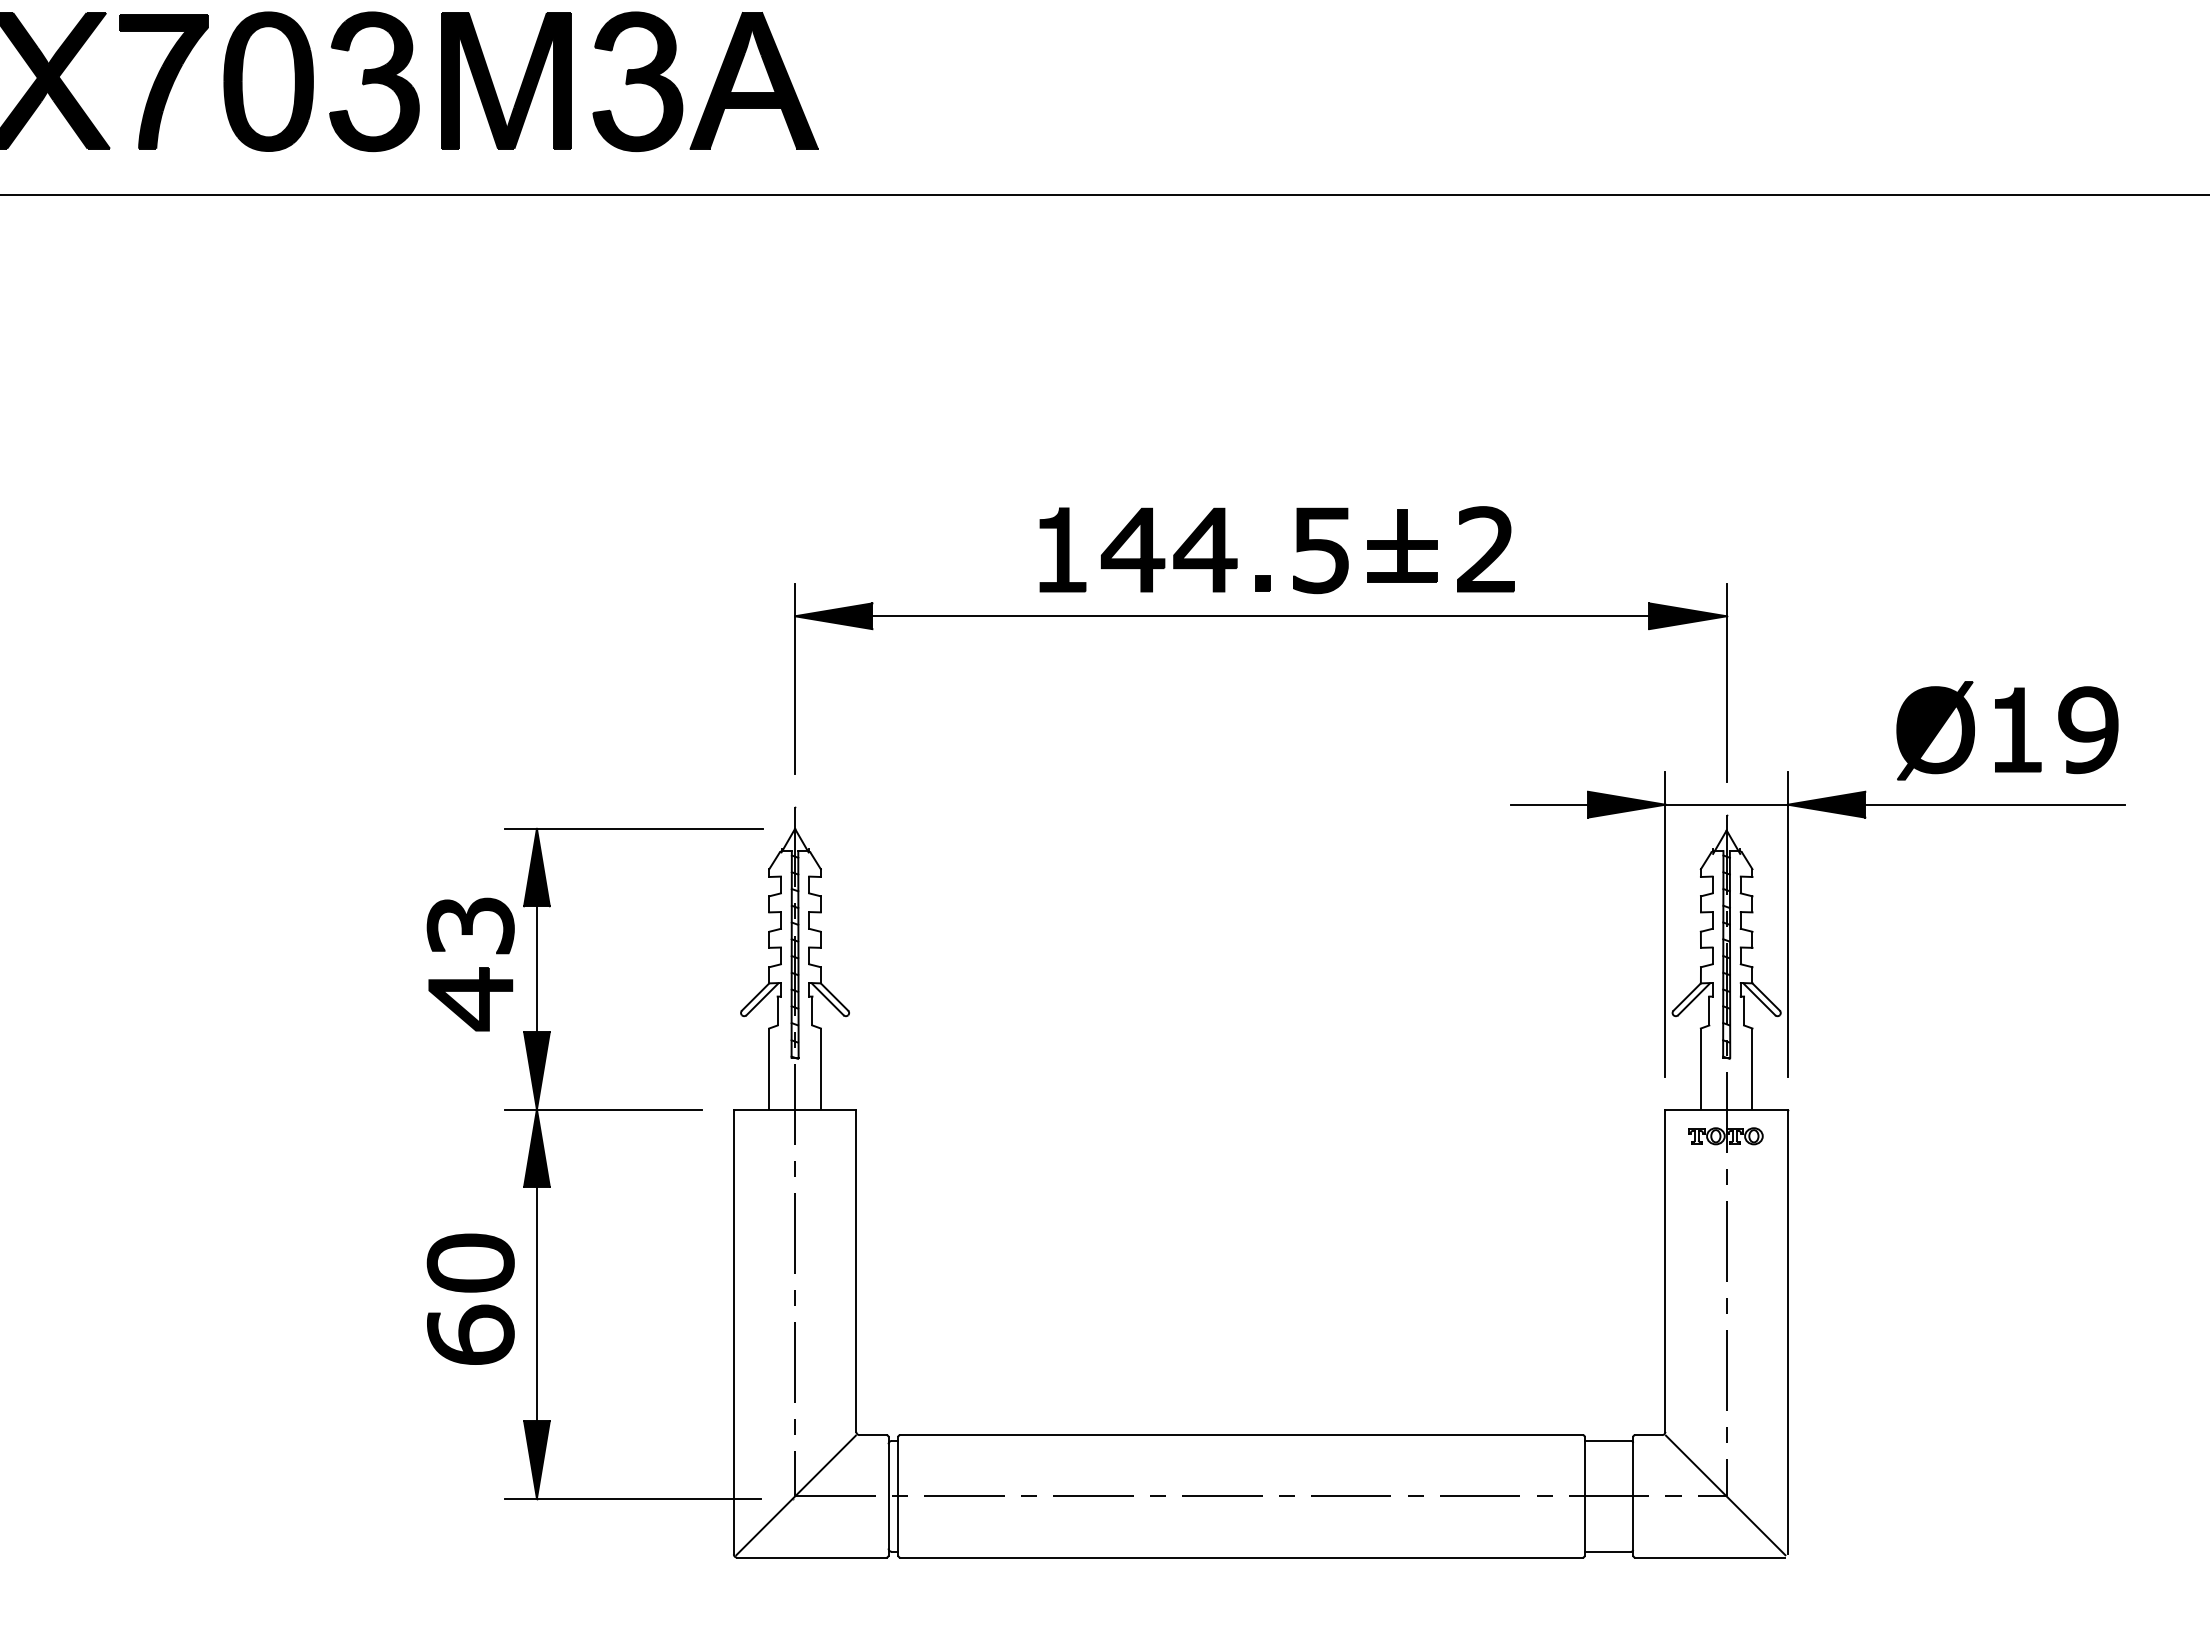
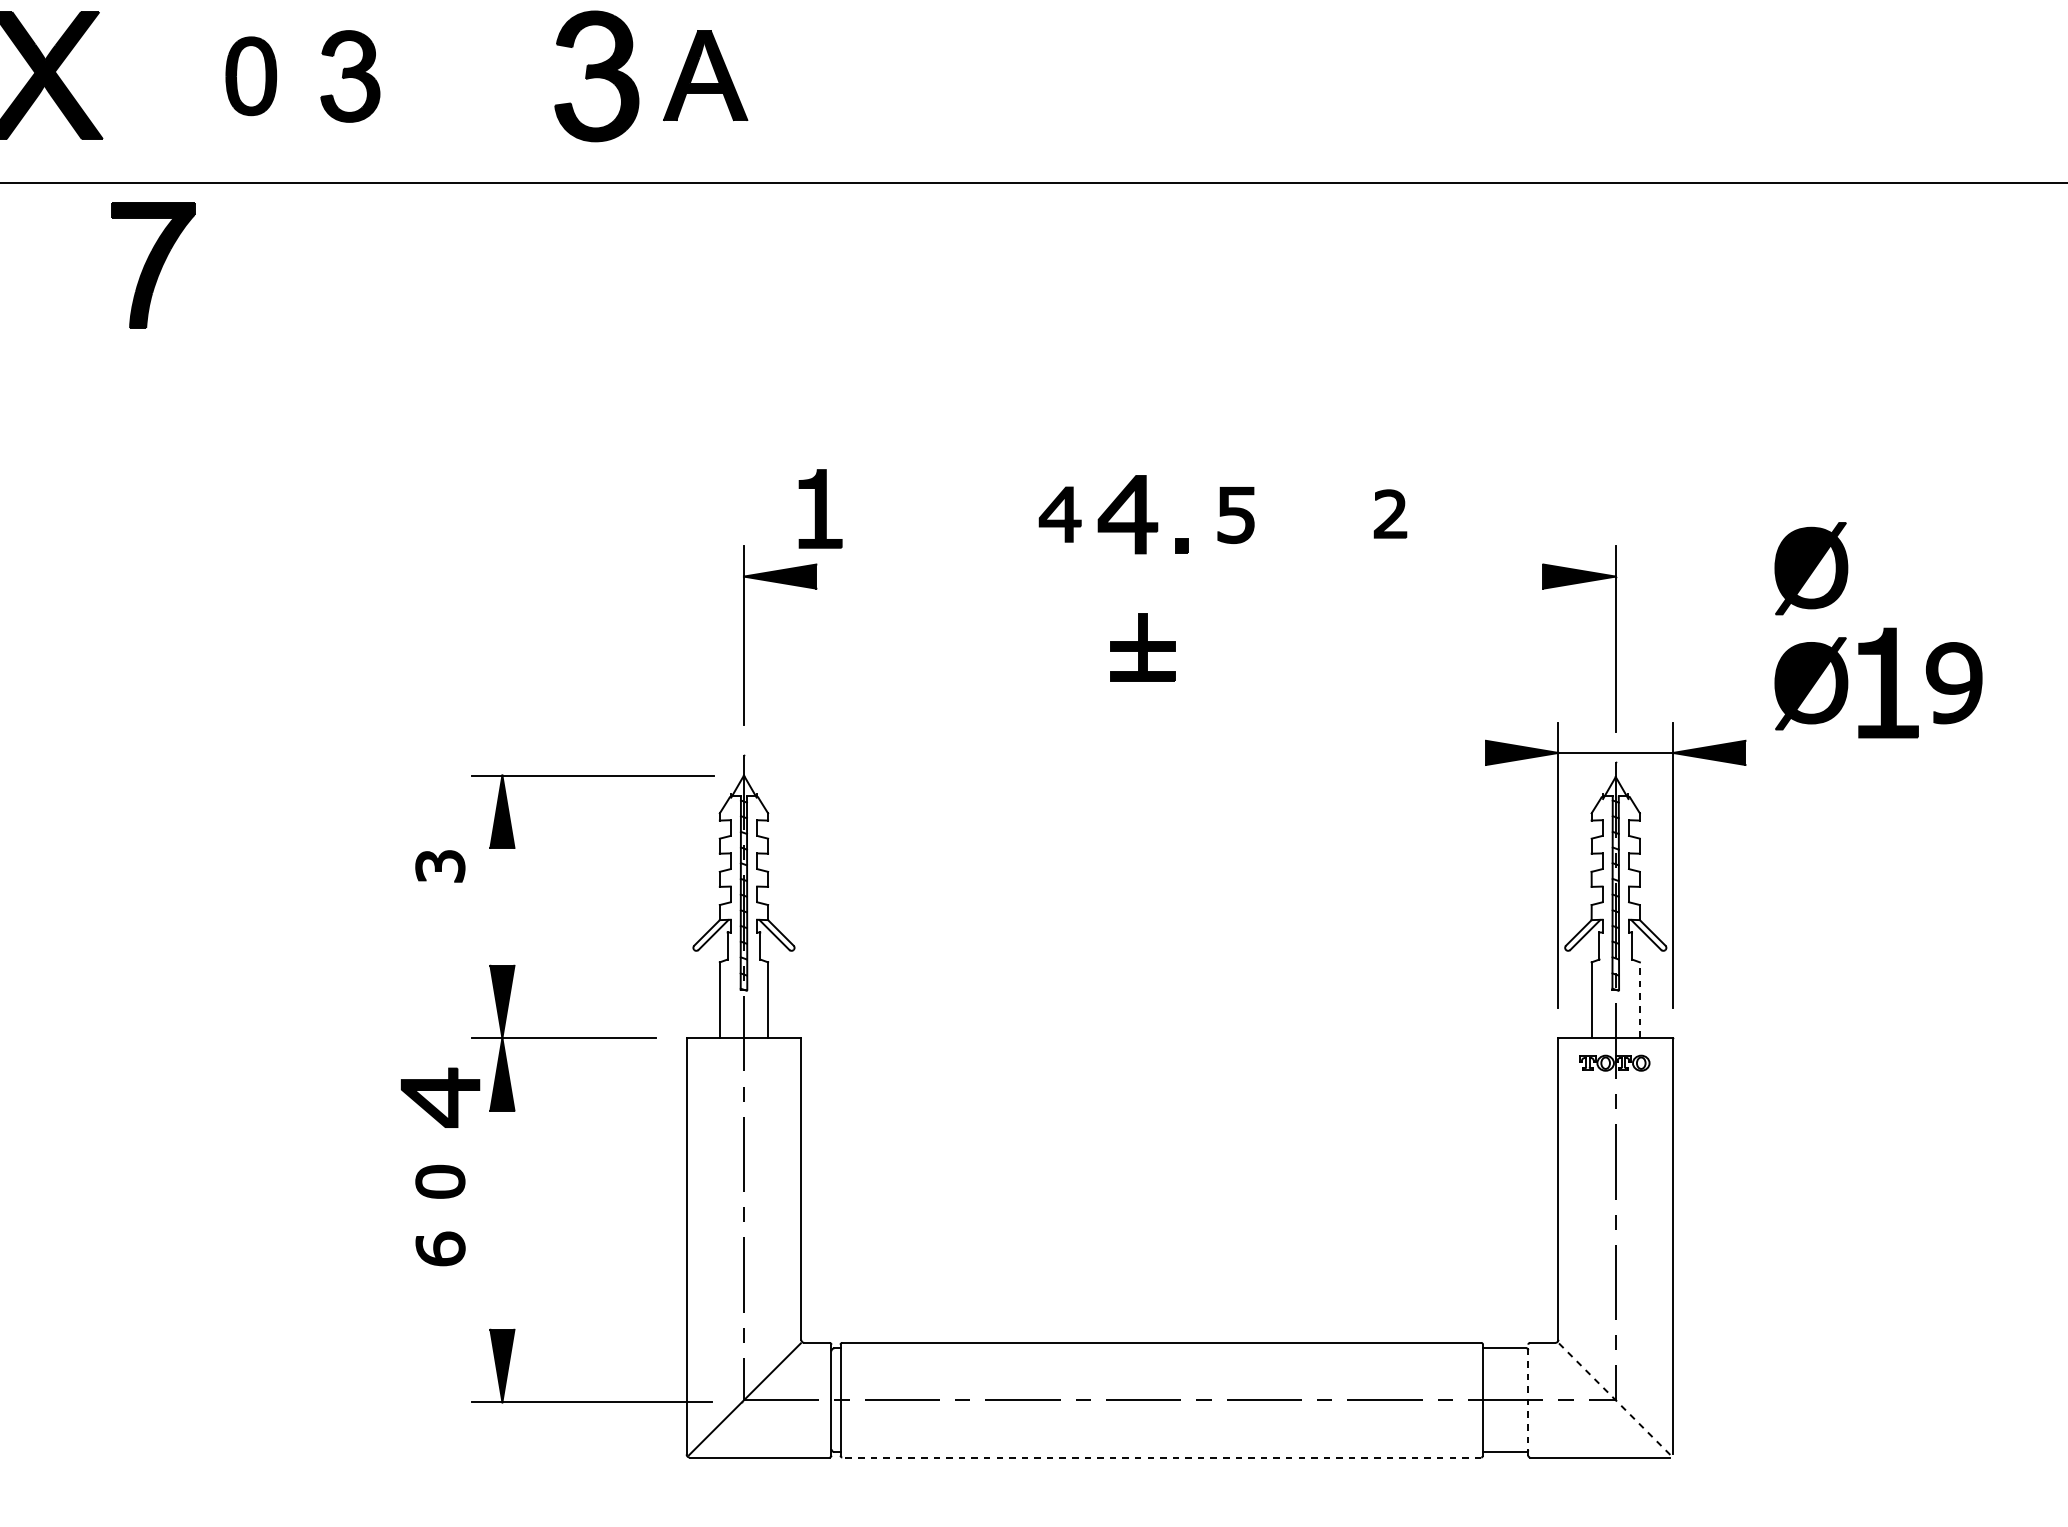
part: (753, 80) -> (705, 75), size x0.7
part: (163, 81) -> (152, 265), moved
part: (268, 81) -> (251, 76), size x0.6
part: (374, 81) -> (350, 76), size x0.7
part: (493, 83) -> (461, 78), removed
part: (1402, 545) -> (1143, 646), moved
part: (1062, 549) -> (820, 508), moved
part: (1132, 549) -> (1059, 514), size x0.7
part: (1485, 549) -> (1390, 514), size x0.6
part: (1320, 550) -> (1235, 515), size x0.7
part: (1935, 607) -> (1811, 568), added
line: (1260, 616) -> (1179, 576), removed
part: (2018, 729) -> (1888, 682), size x1.4
line: (1549, 804) -> (1449, 752), removed
line: (1995, 804) -> (1867, 752), removed
part: (470, 925) -> (440, 865), size x0.6
line: (536, 969) -> (501, 907), removed
part: (470, 999) -> (440, 1098), moved
line: (1752, 1068) -> (1639, 999), solid -> dashed
part: (470, 1262) -> (440, 1181), size x0.6
line: (536, 1303) -> (501, 1219), removed
part: (470, 1334) -> (440, 1248), size x0.6
line: (1633, 1495) -> (1528, 1399), solid -> dashed
line: (1726, 1495) -> (1615, 1399), solid -> dashed
line: (1241, 1557) -> (1161, 1457), solid -> dashed

